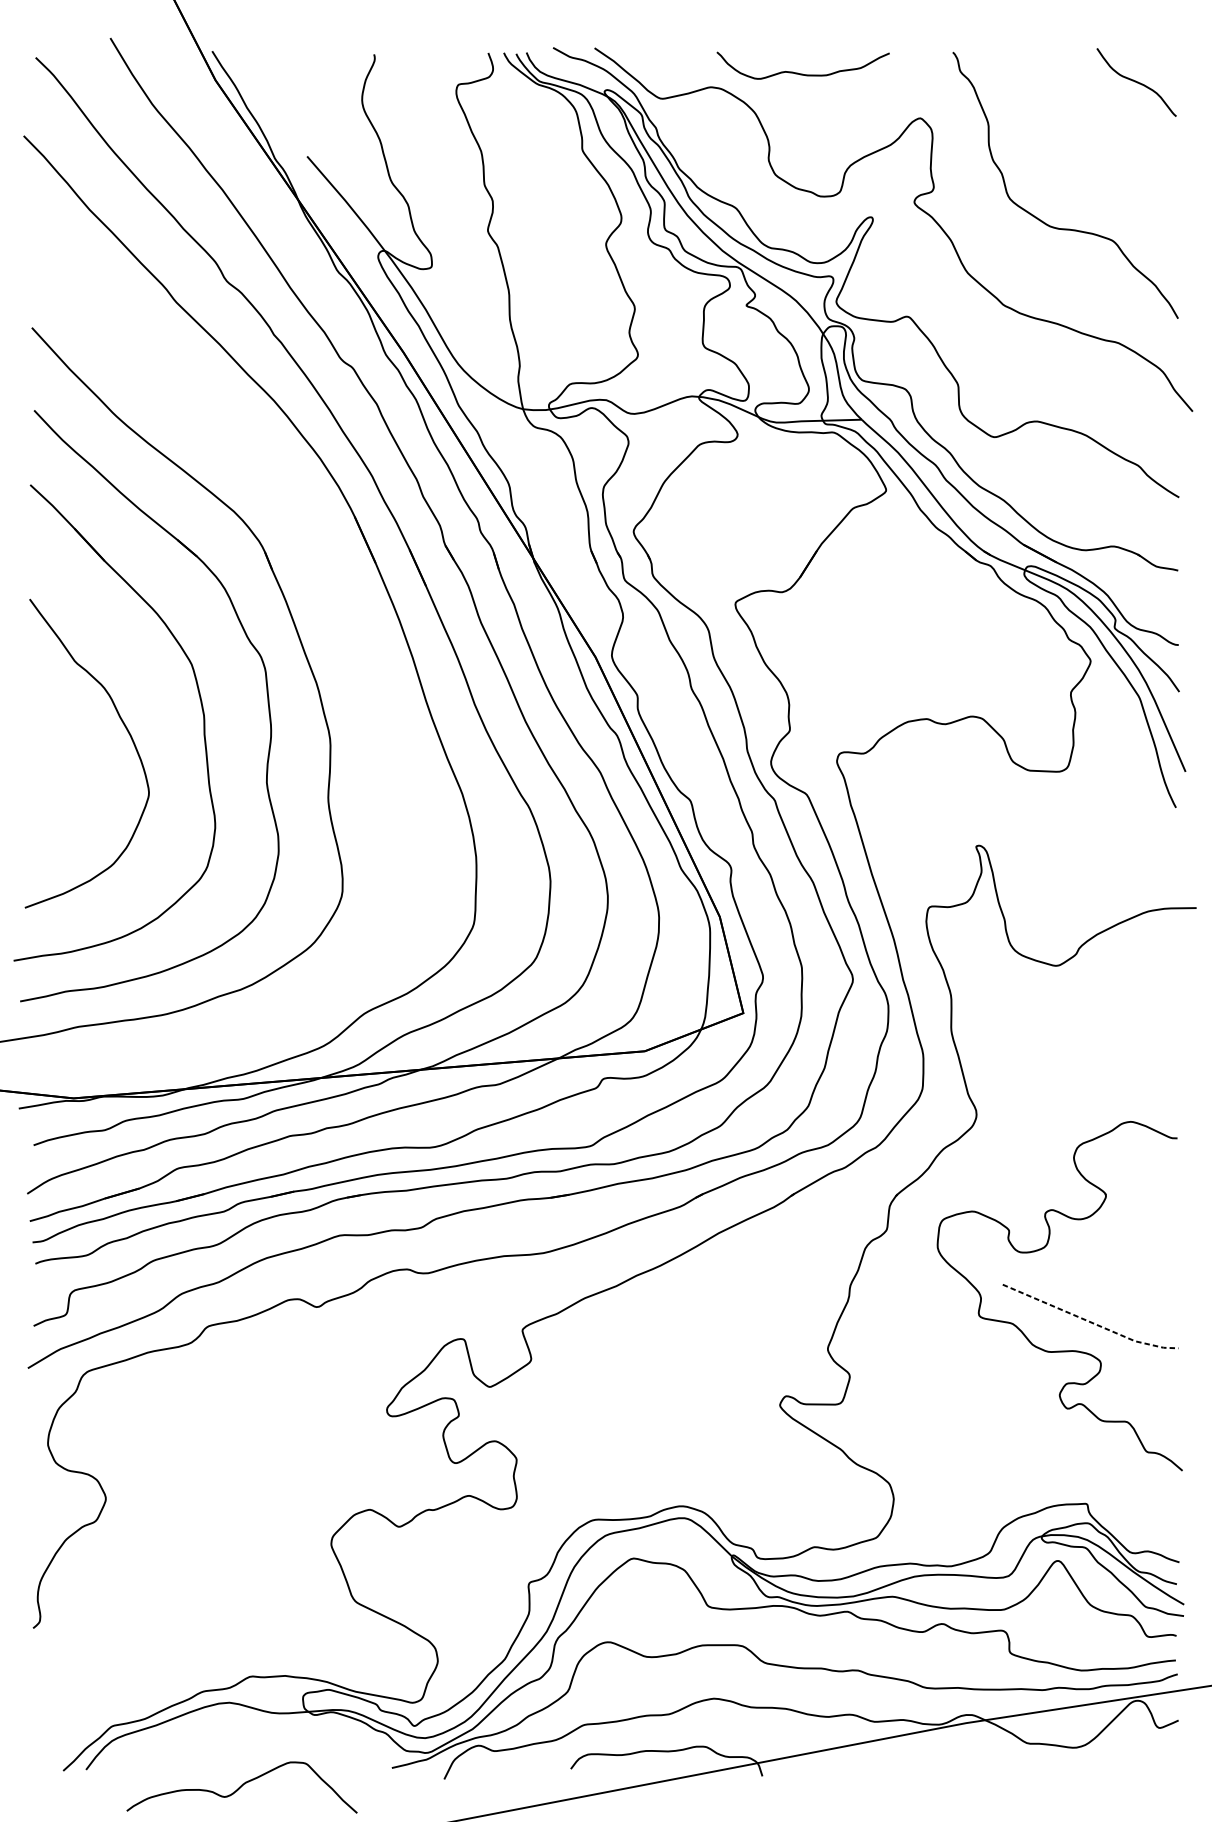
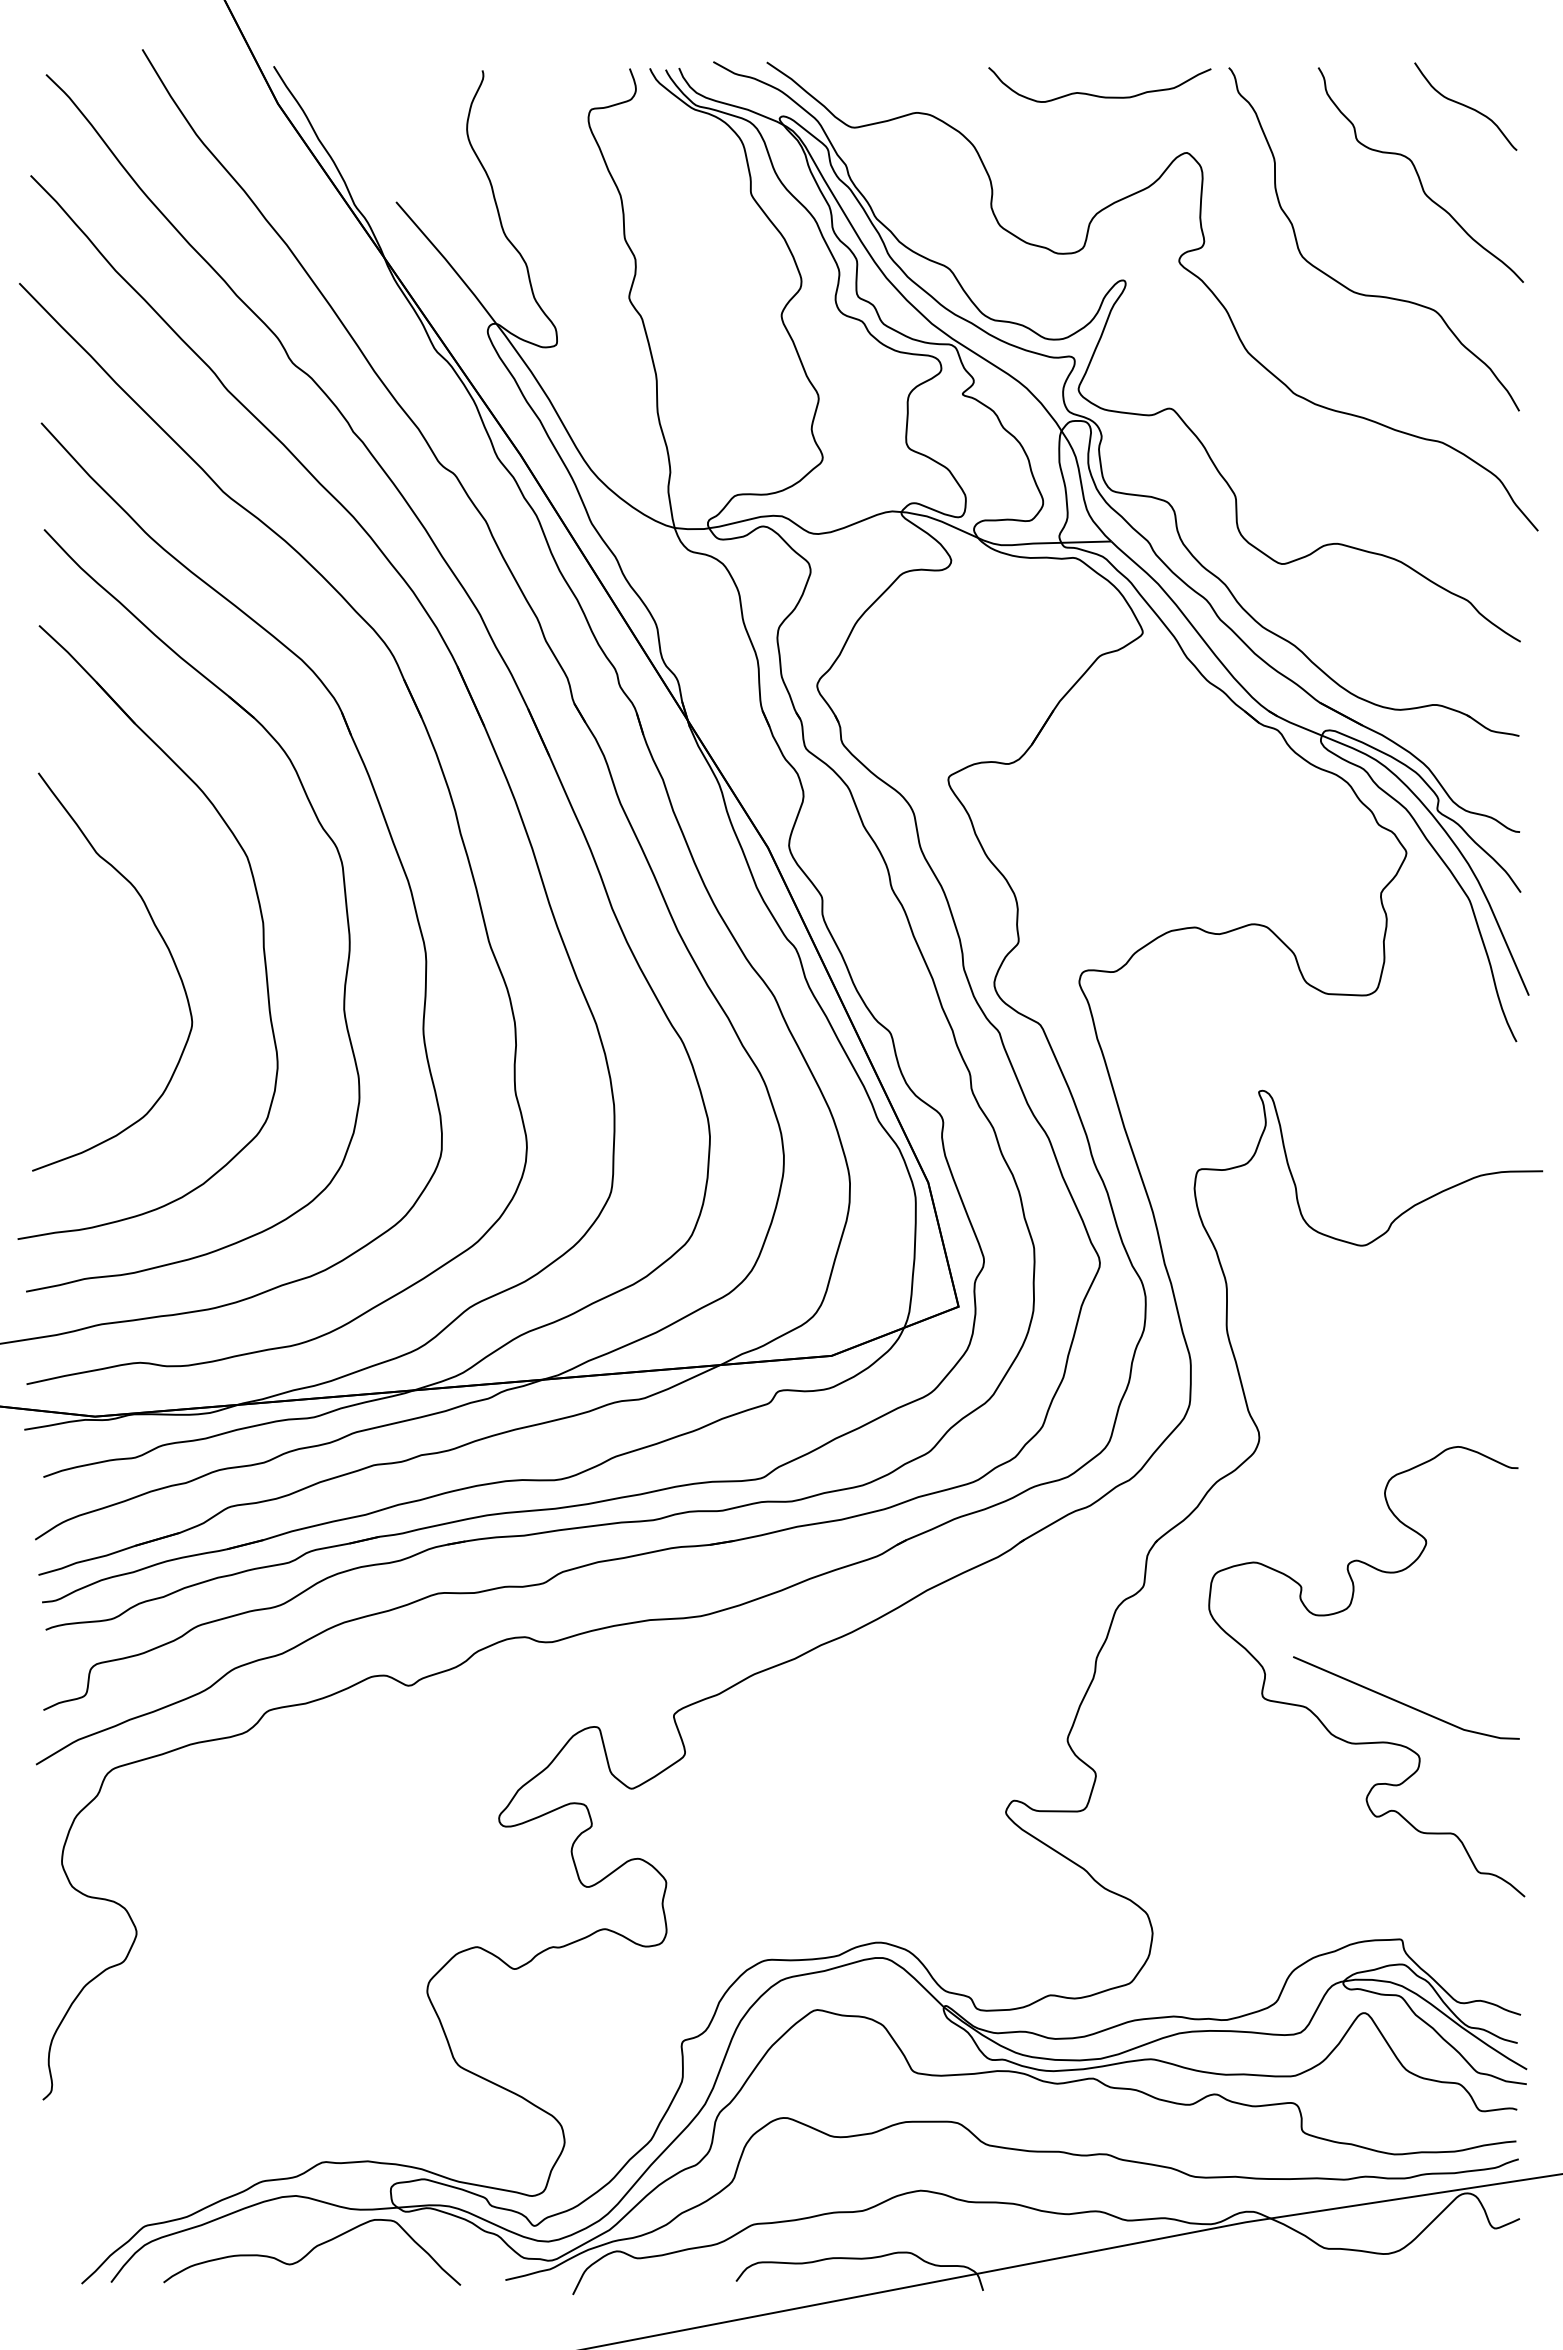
curve: (802, 73) -> (1099, 95), moved
curve: (1100, 135) -> (1419, 175), added
part: (342, 598) -> (441, 772), added
line: (1090, 1322) -> (1406, 1705), dashed -> solid
curve: (241, 1786) -> (311, 2251), moved

